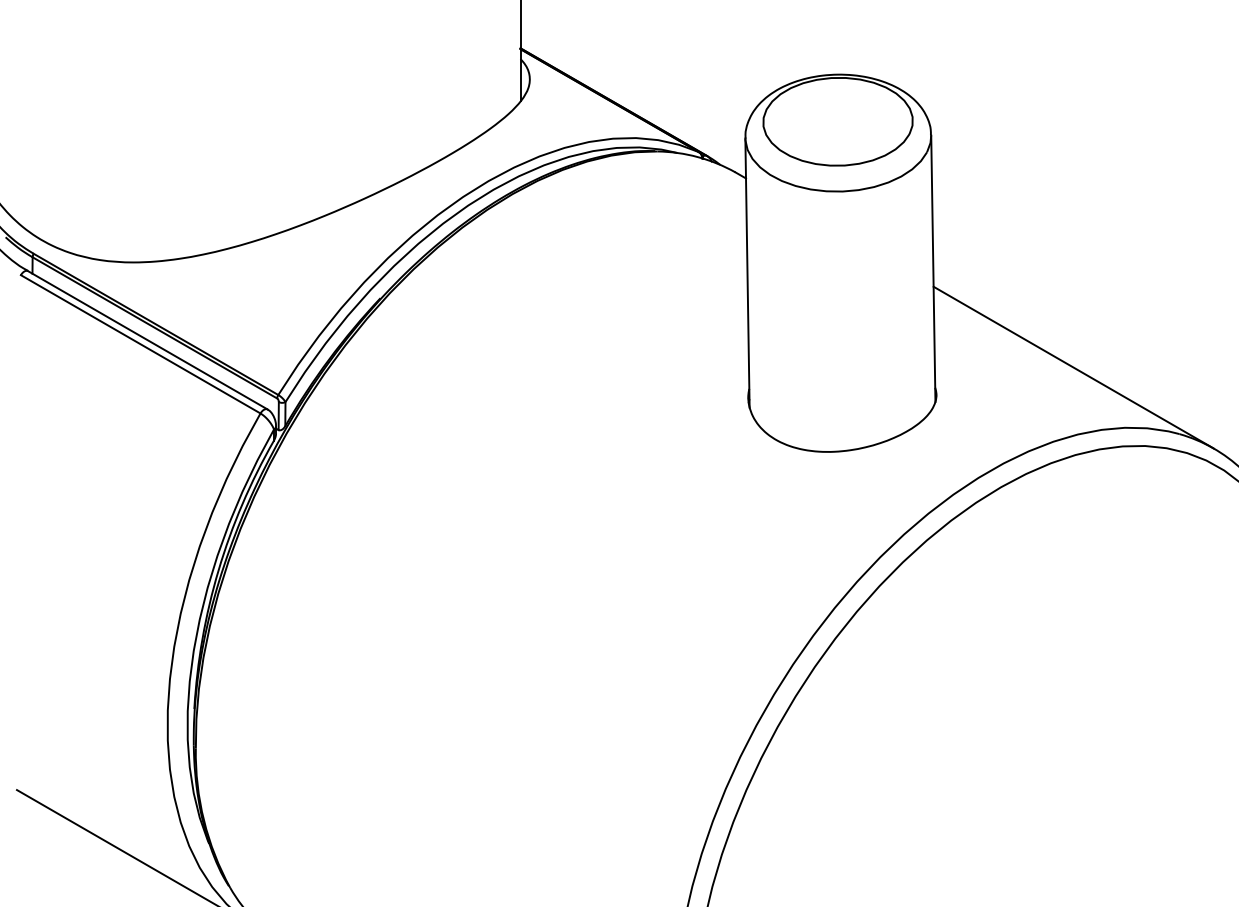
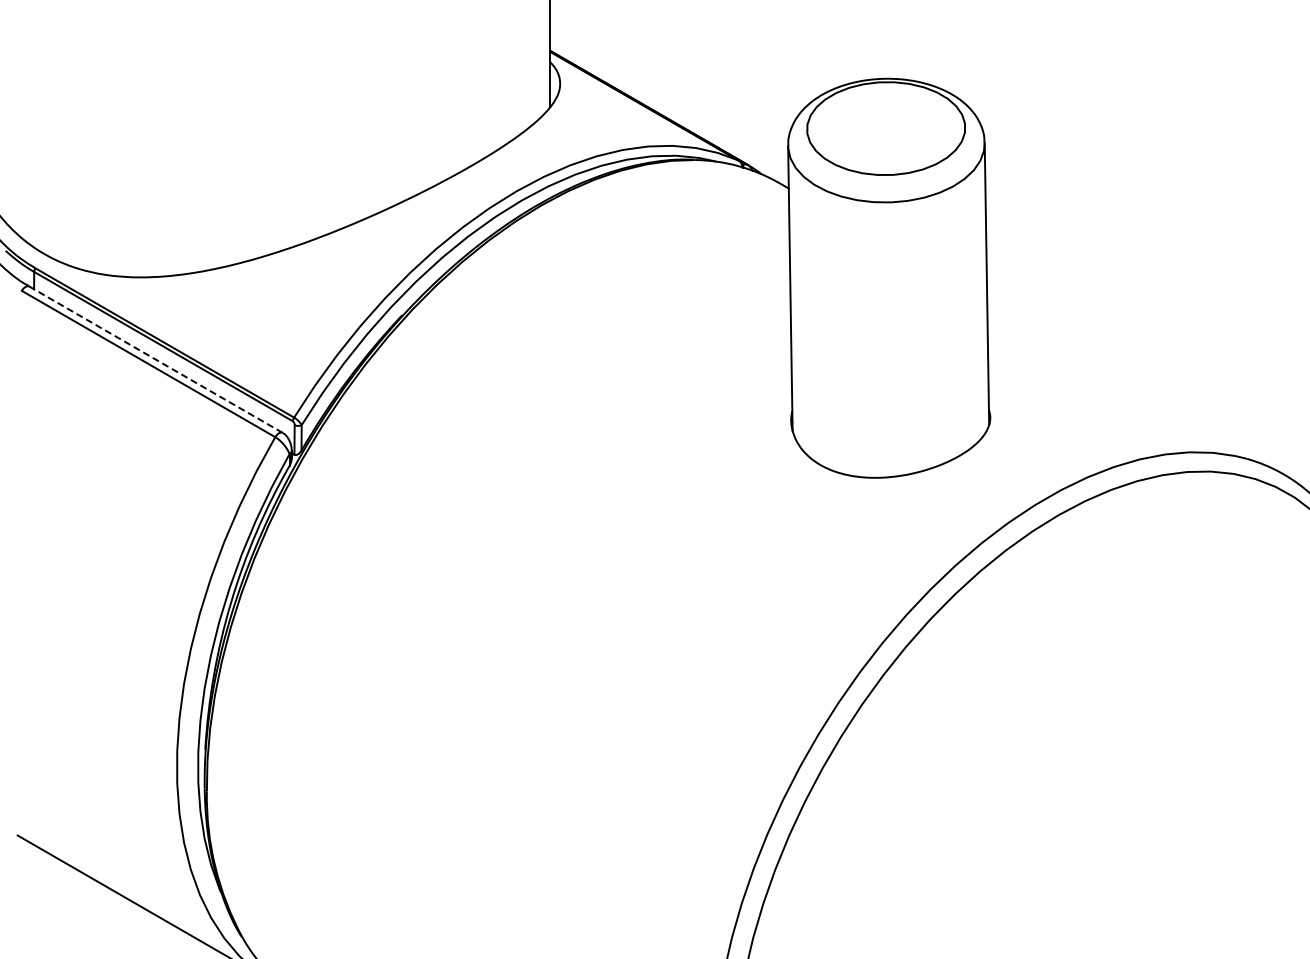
line: (147, 340) -> (155, 359), solid -> dashed
line: (1073, 367) -> (1135, 388), removed

